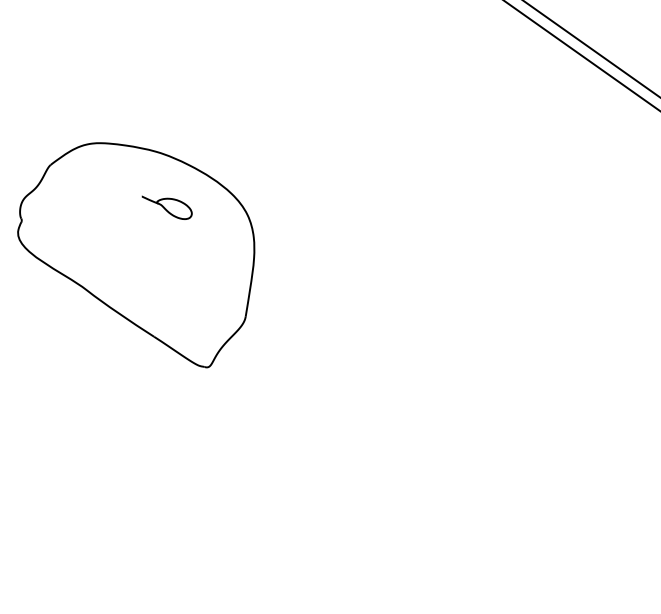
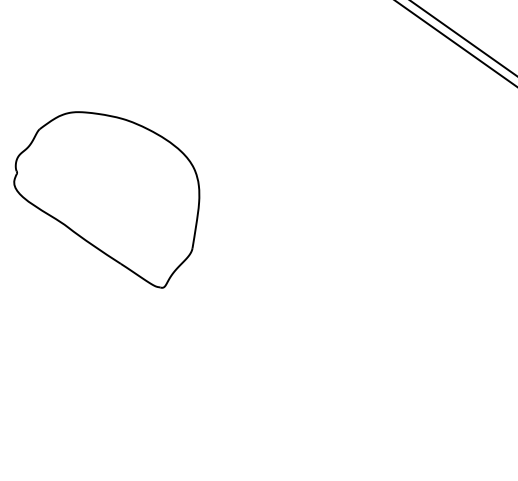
part: (166, 207) -> (130, 162), removed

